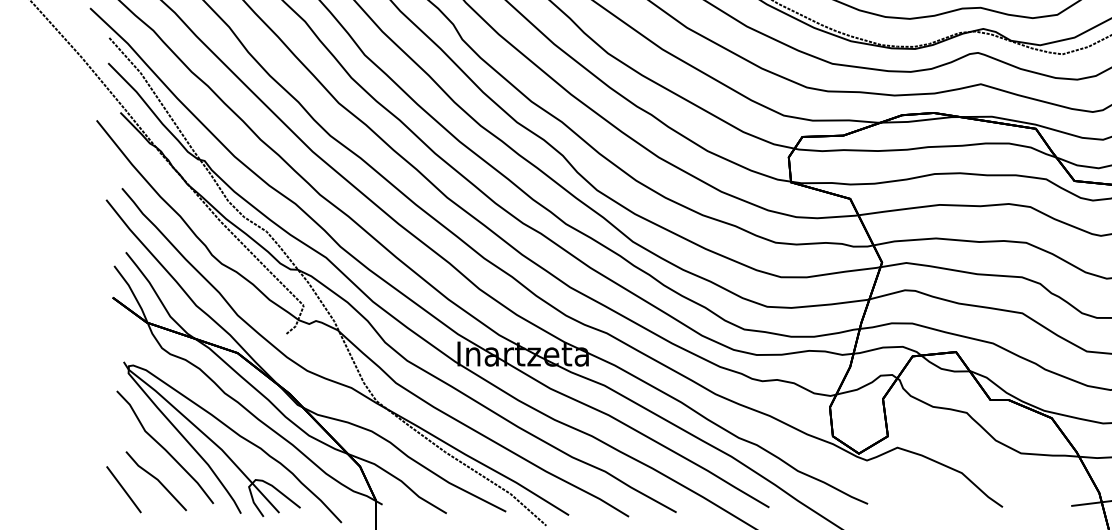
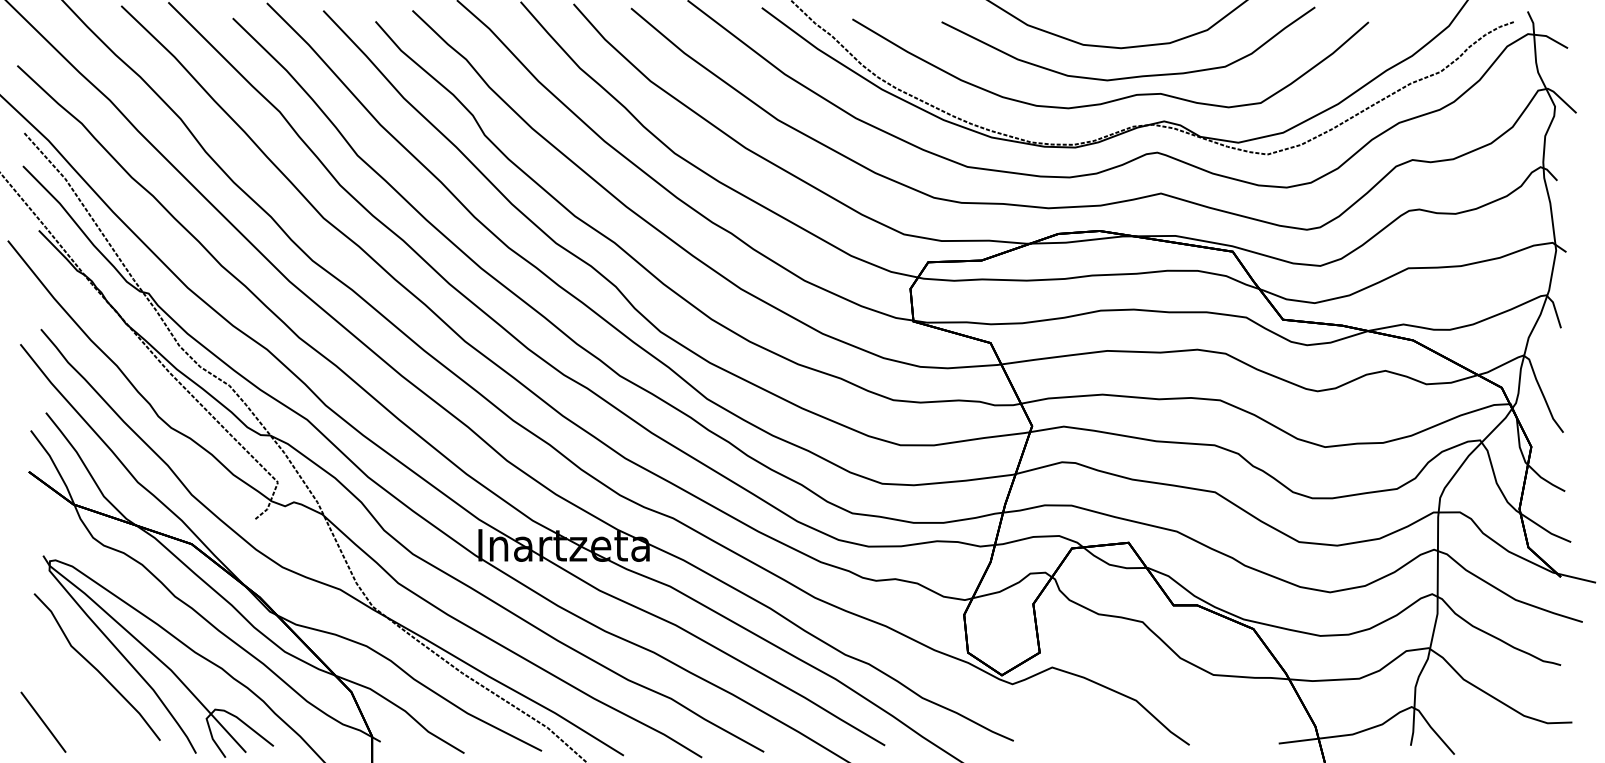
line: (156, 479) -> (85, 709), removed

